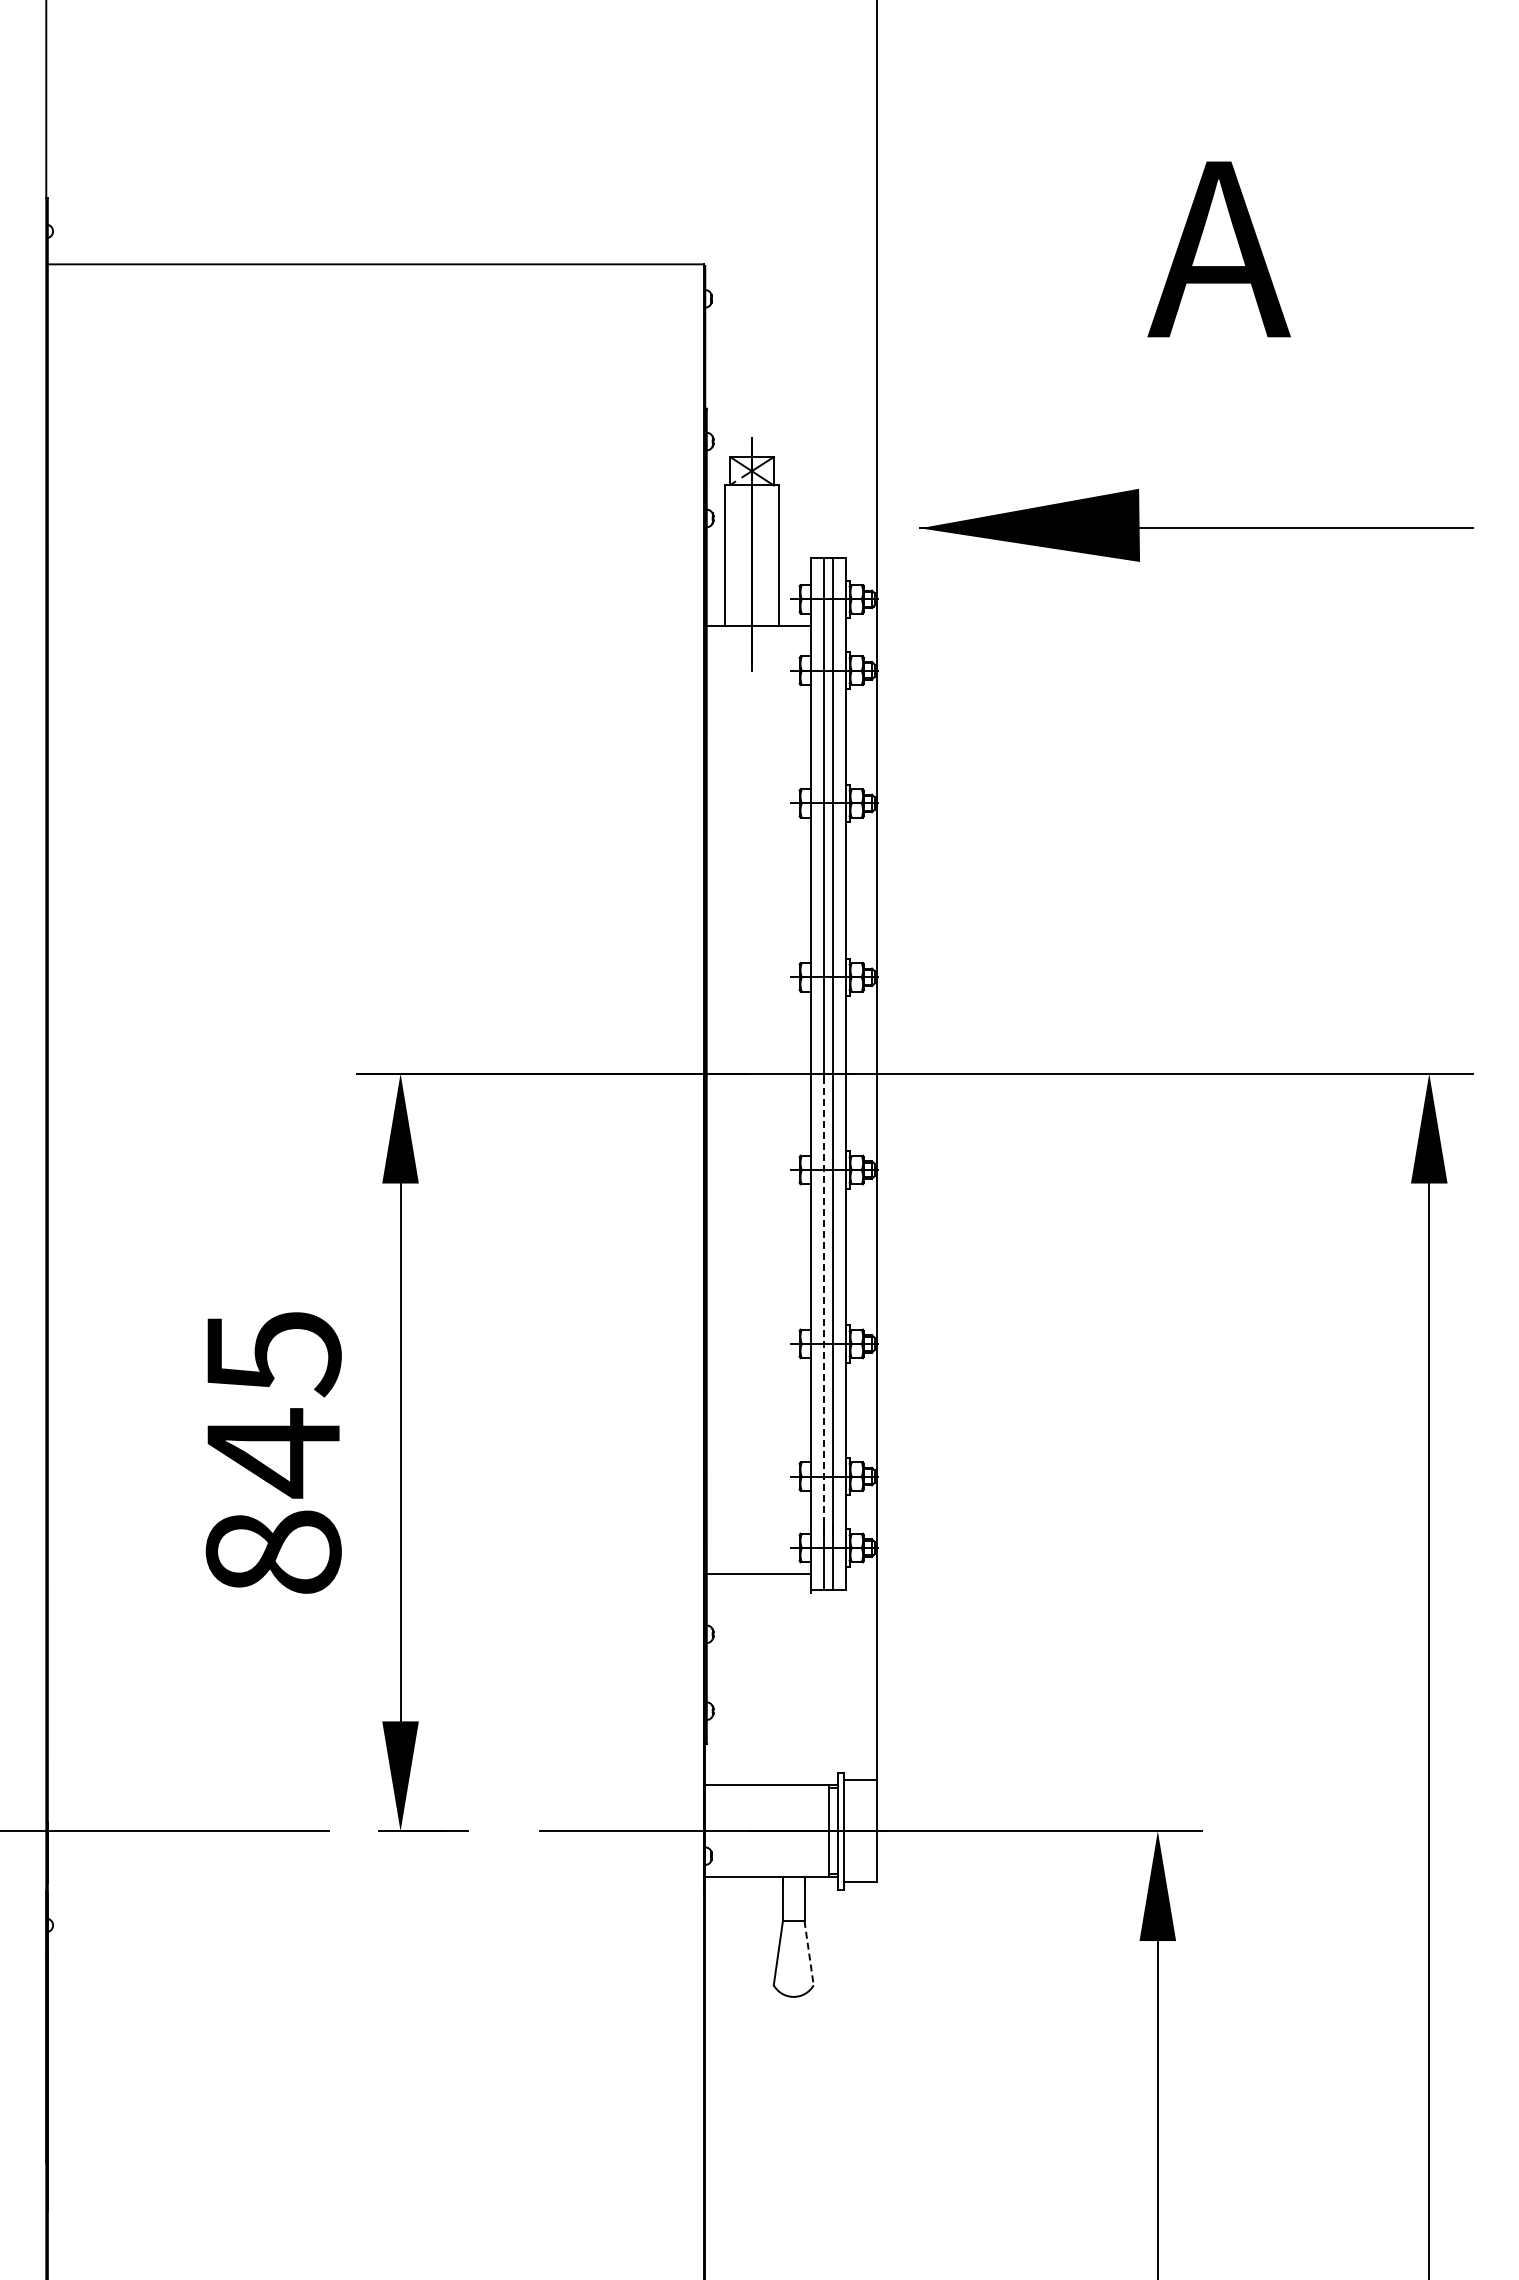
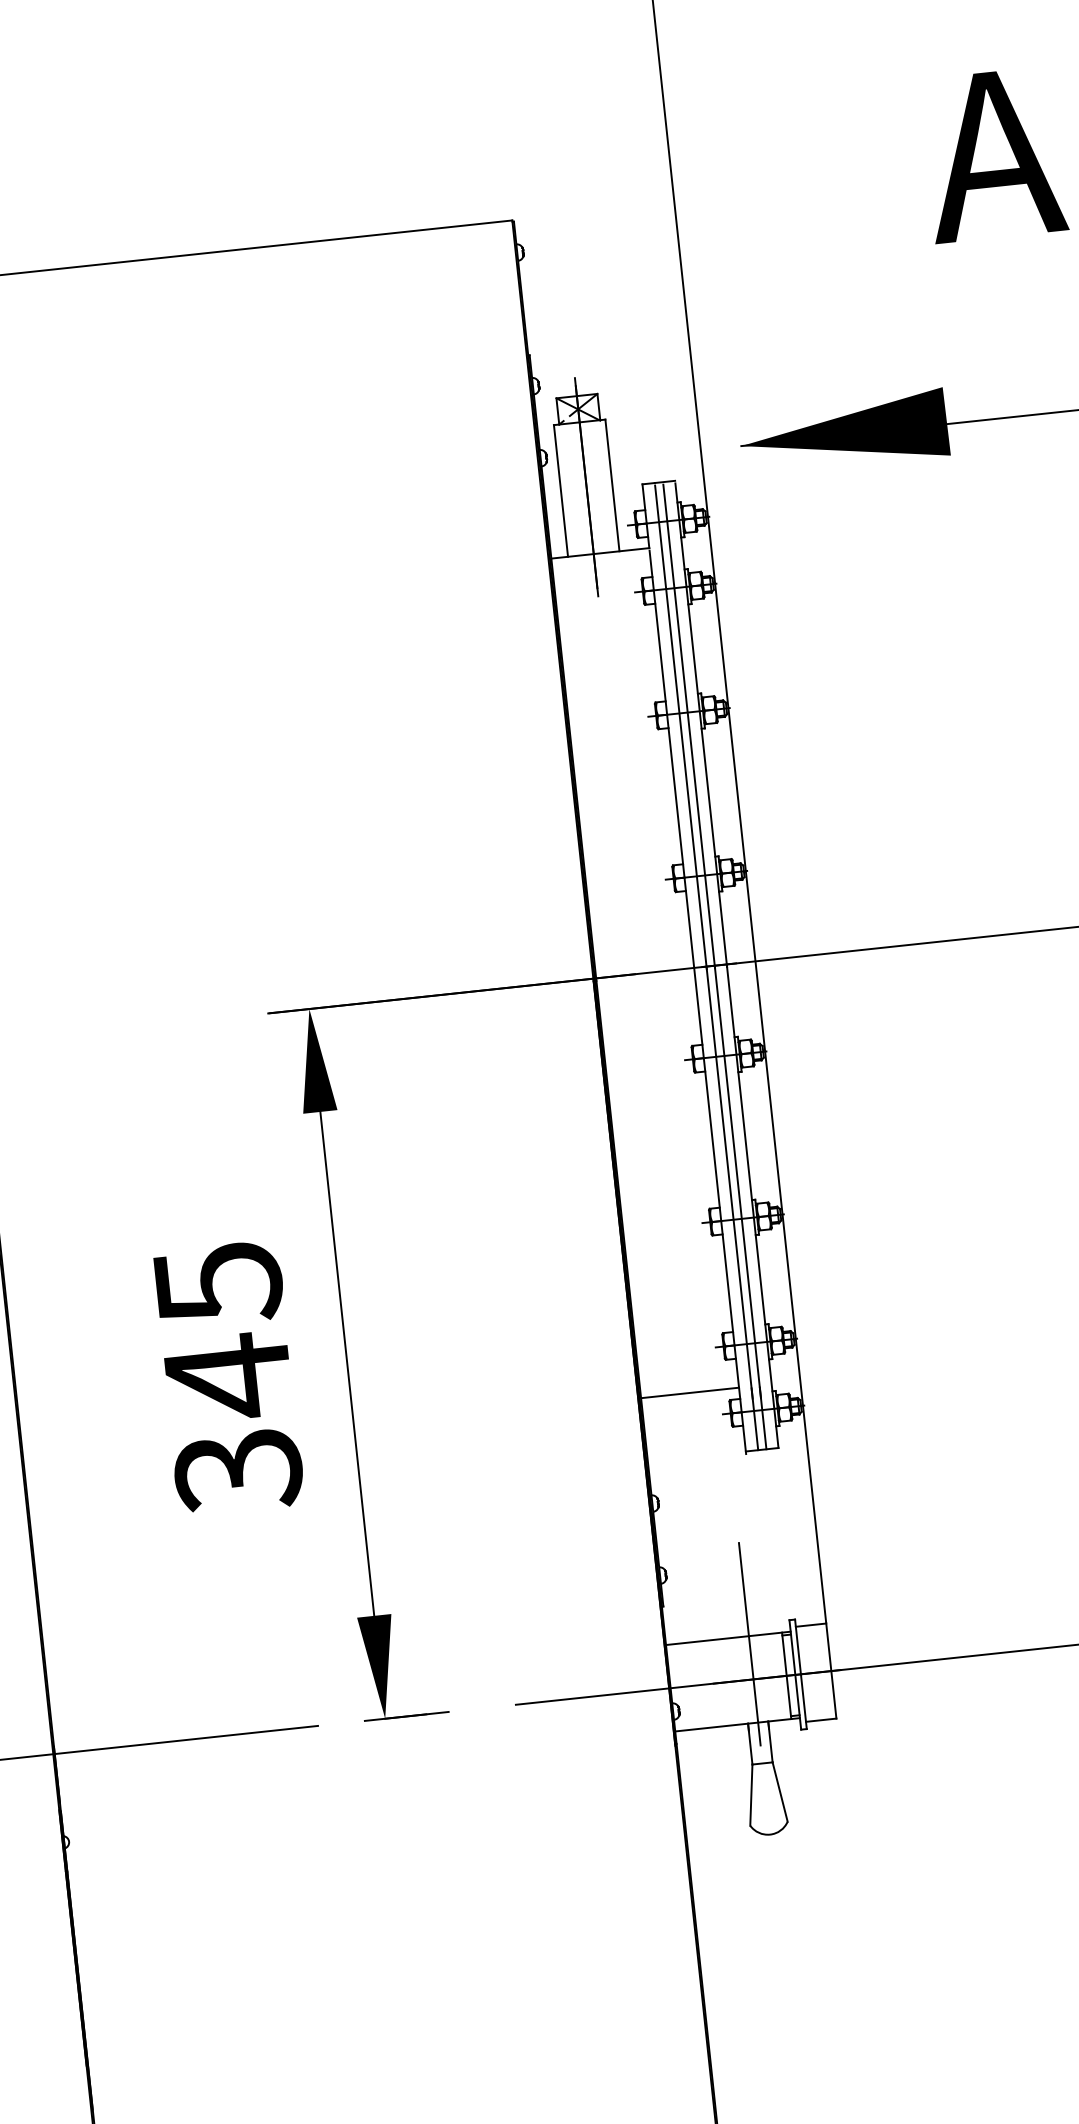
line: (824, 1304) -> (729, 1182), dashed -> solid
text: (273, 1553) -> (238, 1471), 845 -> 345
line: (758, 1573) -> (689, 1392), moved
line: (793, 1793) -> (749, 1644), added
line: (809, 1953) -> (780, 1792), dashed -> solid

